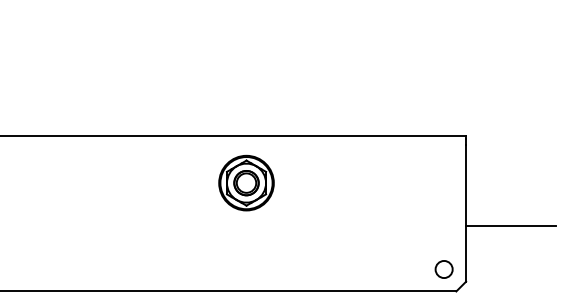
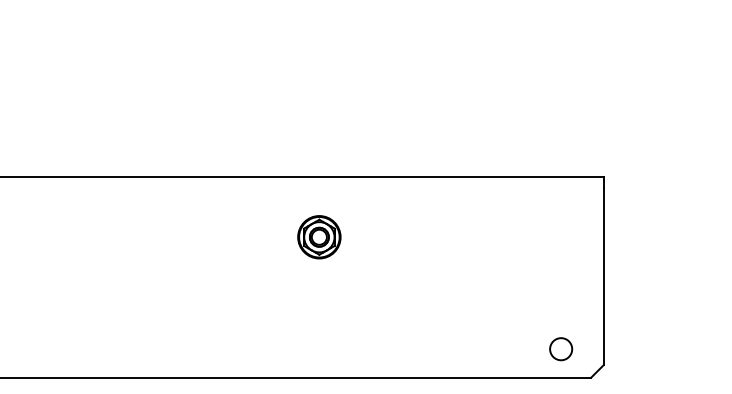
part: (246, 182) -> (319, 236), size x0.6
line: (510, 225) -> (661, 292), removed
circle: (443, 269) -> (560, 349), moved

